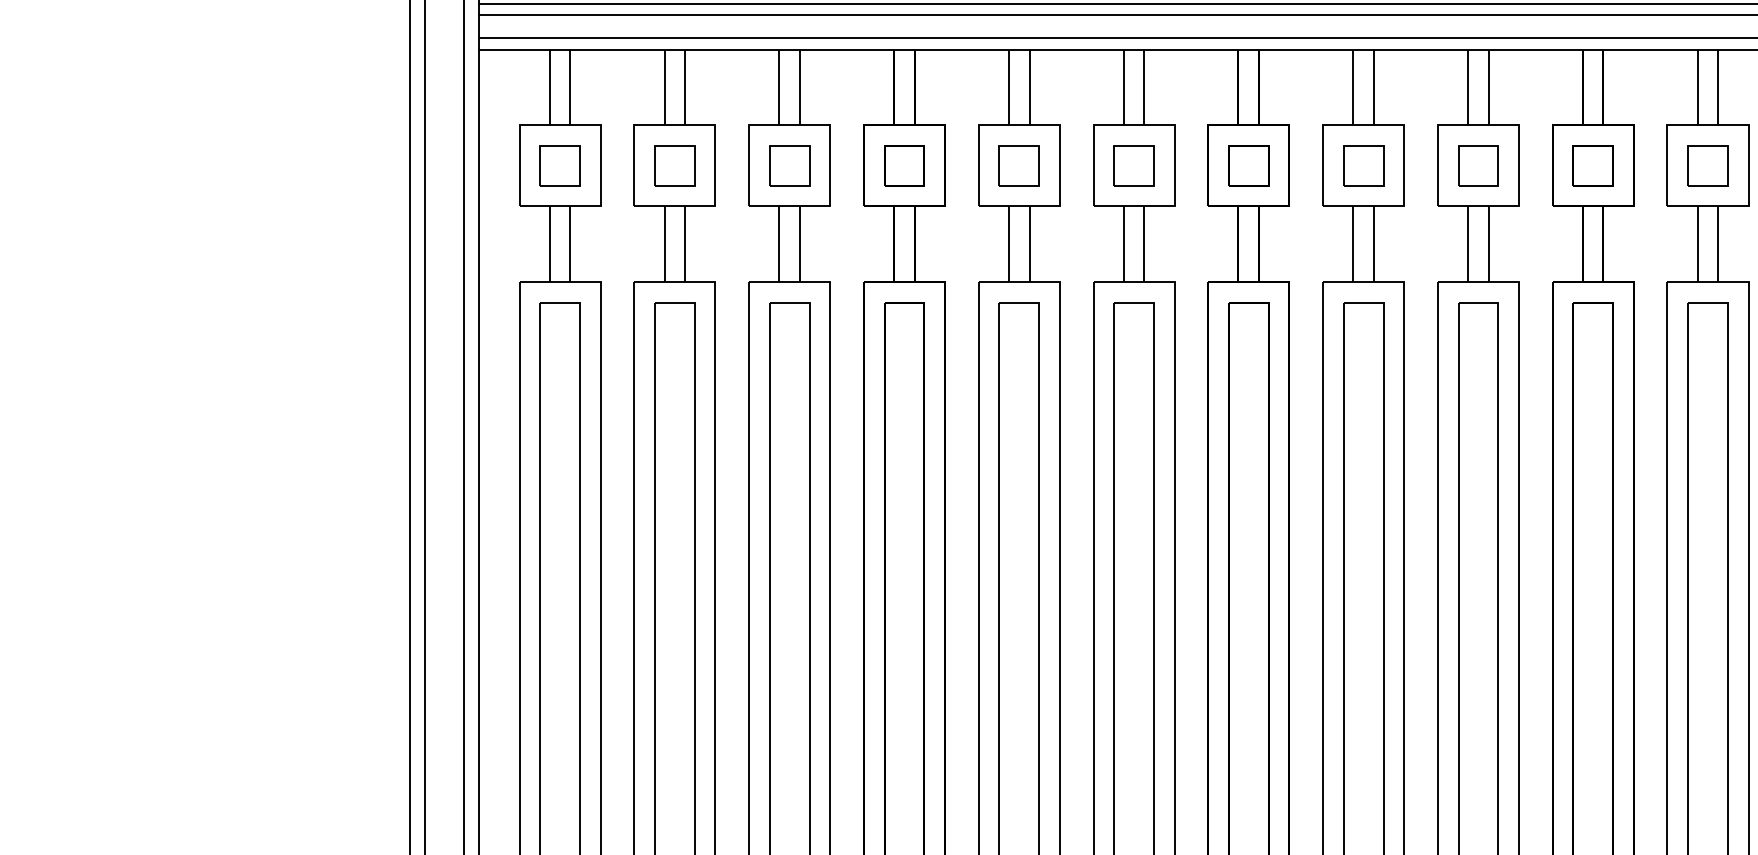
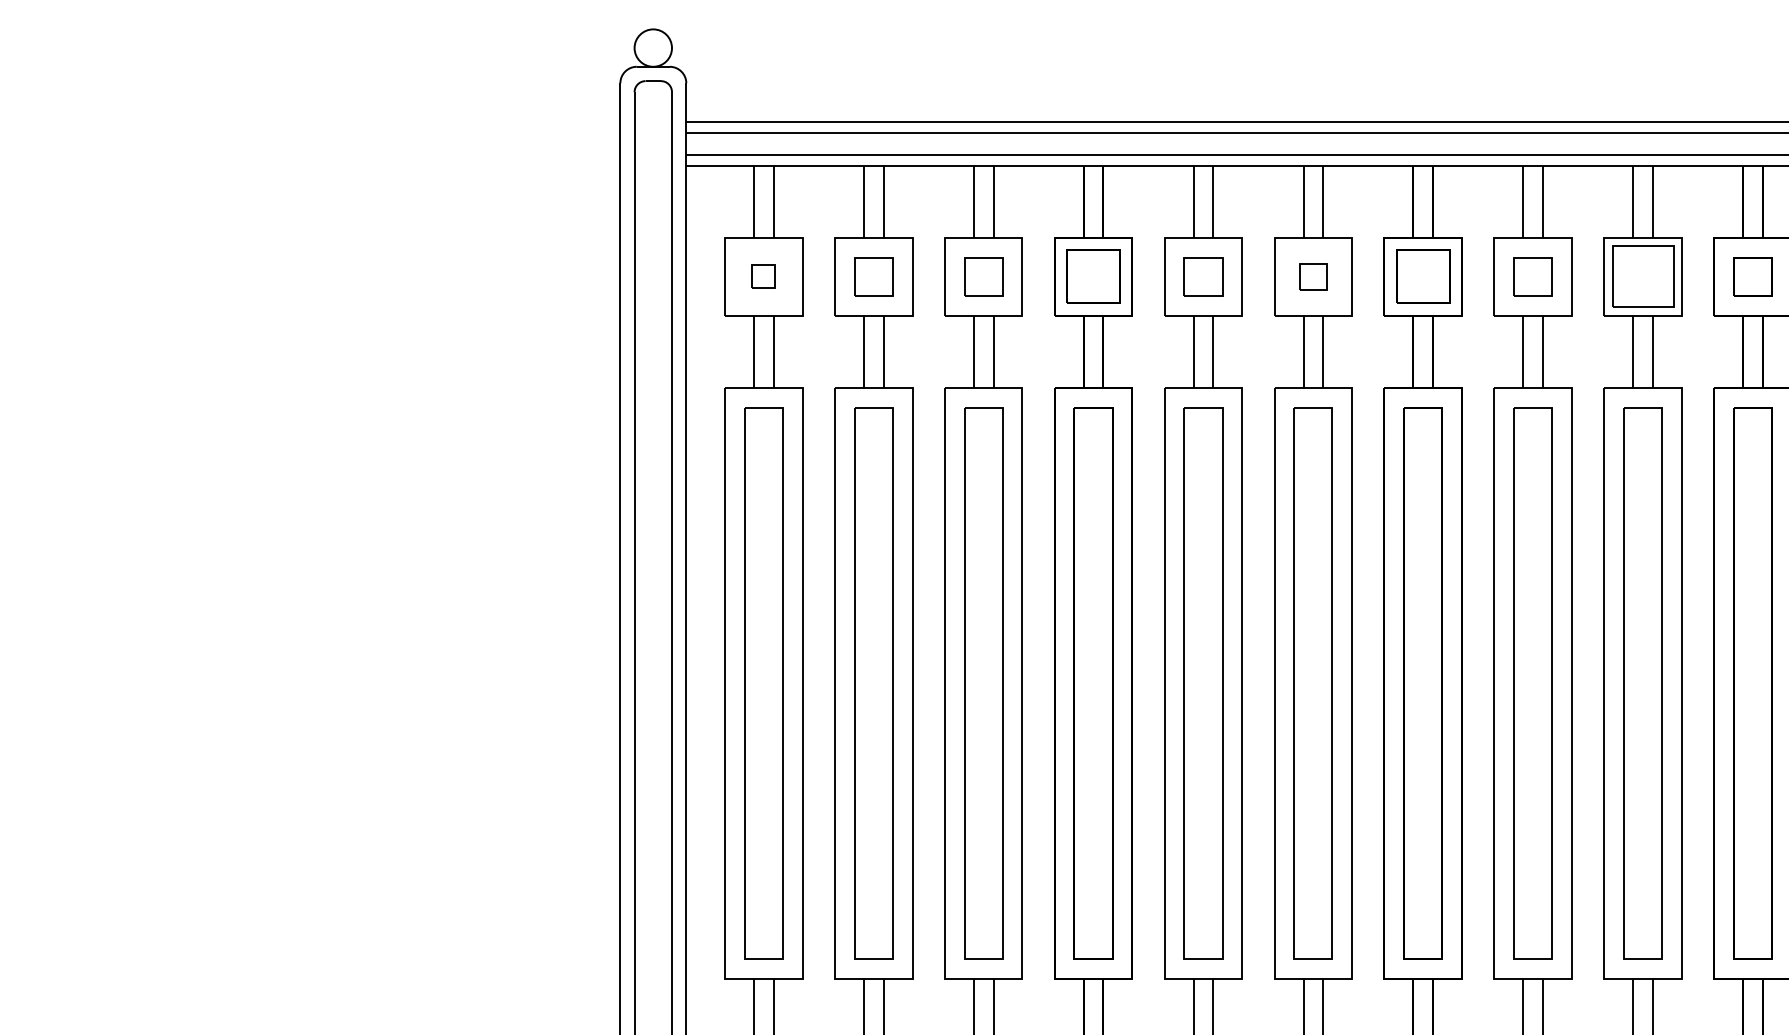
part: (559, 165) -> (763, 276), size x0.6
part: (904, 165) -> (1093, 276), size x1.4
part: (1133, 165) -> (1312, 276), size x0.7
part: (1247, 165) -> (1422, 276), size x1.4
part: (1477, 165) -> (1642, 276), size x1.6

